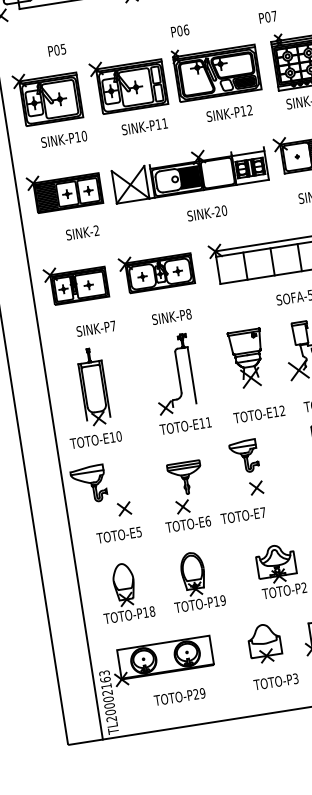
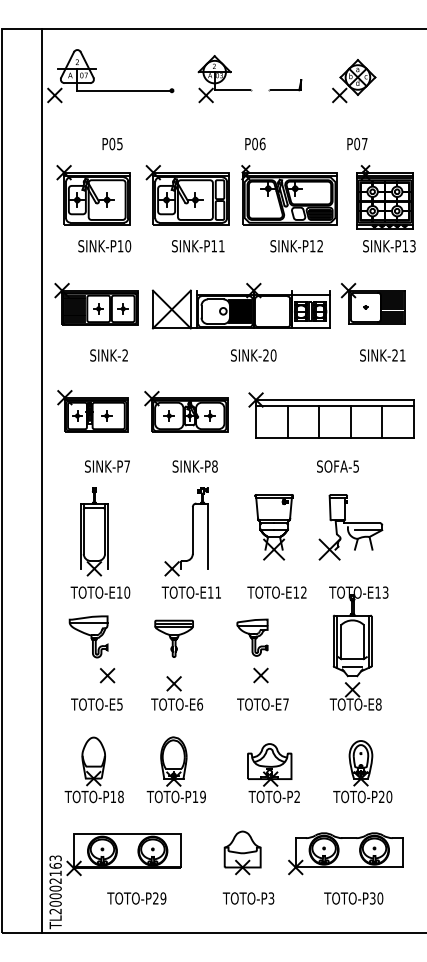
text: (96, 439) -> (100, 592), moved
part: (184, 478) -> (173, 638), moved
part: (88, 484) -> (88, 636), moved
text: (242, 515) -> (262, 704), moved

